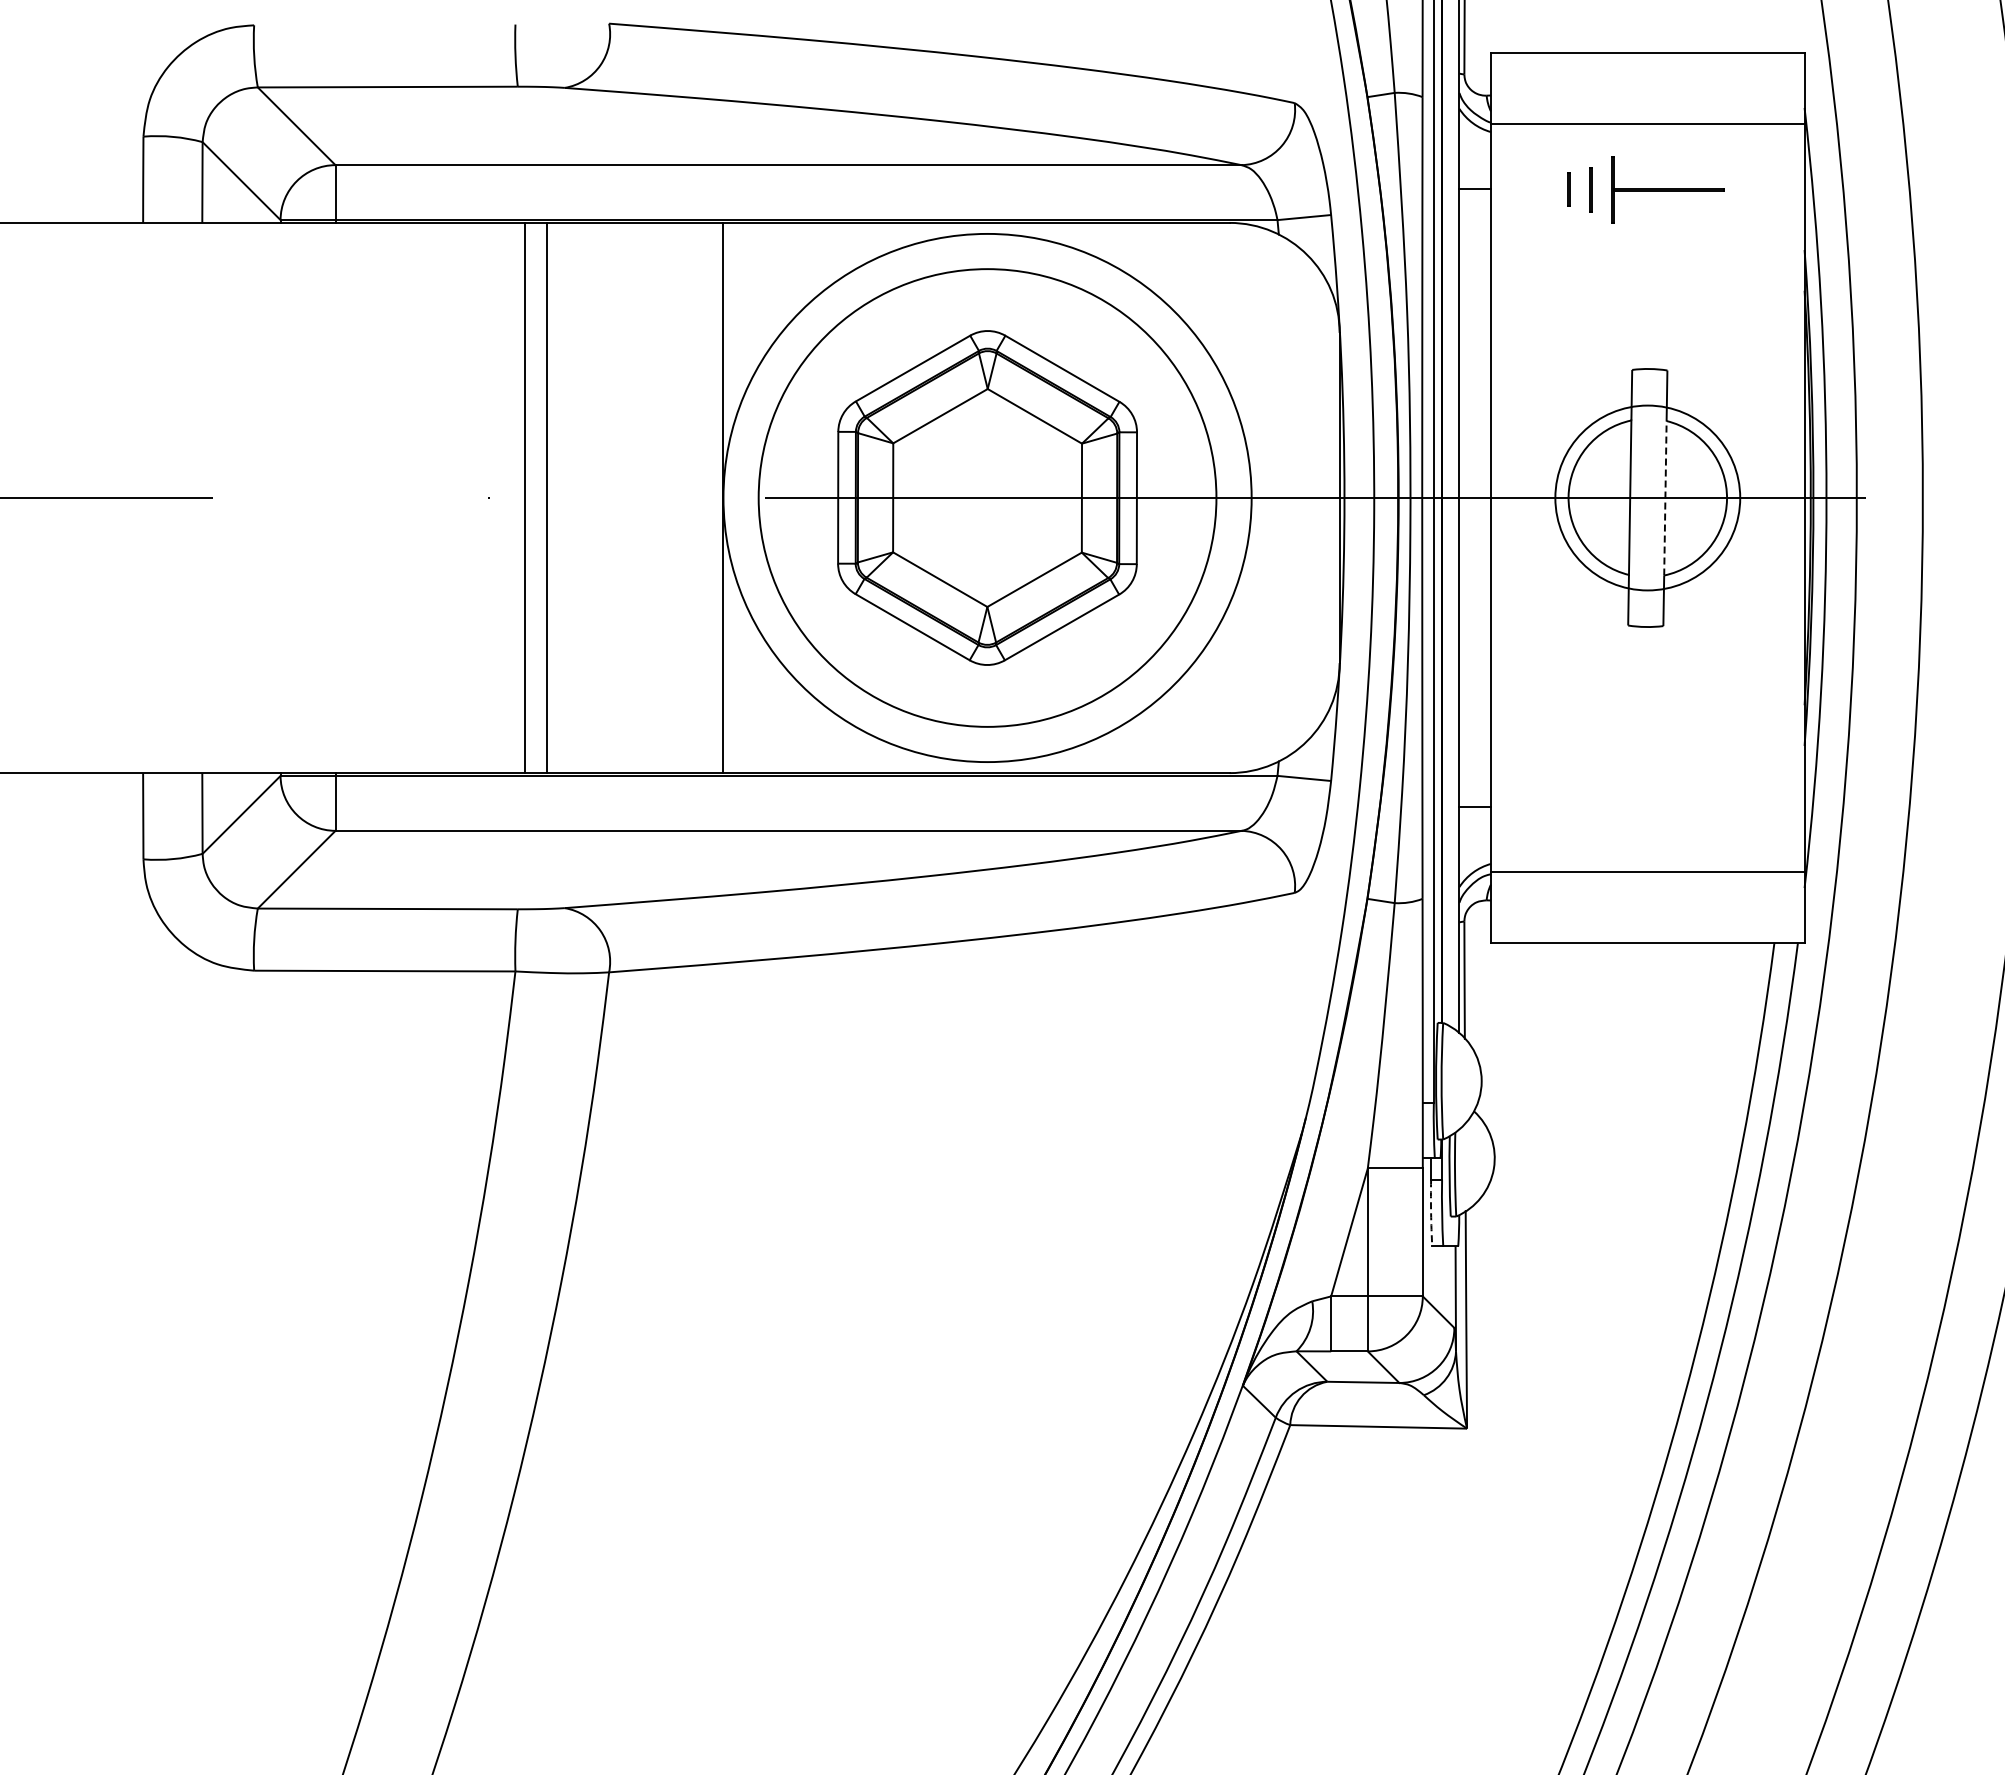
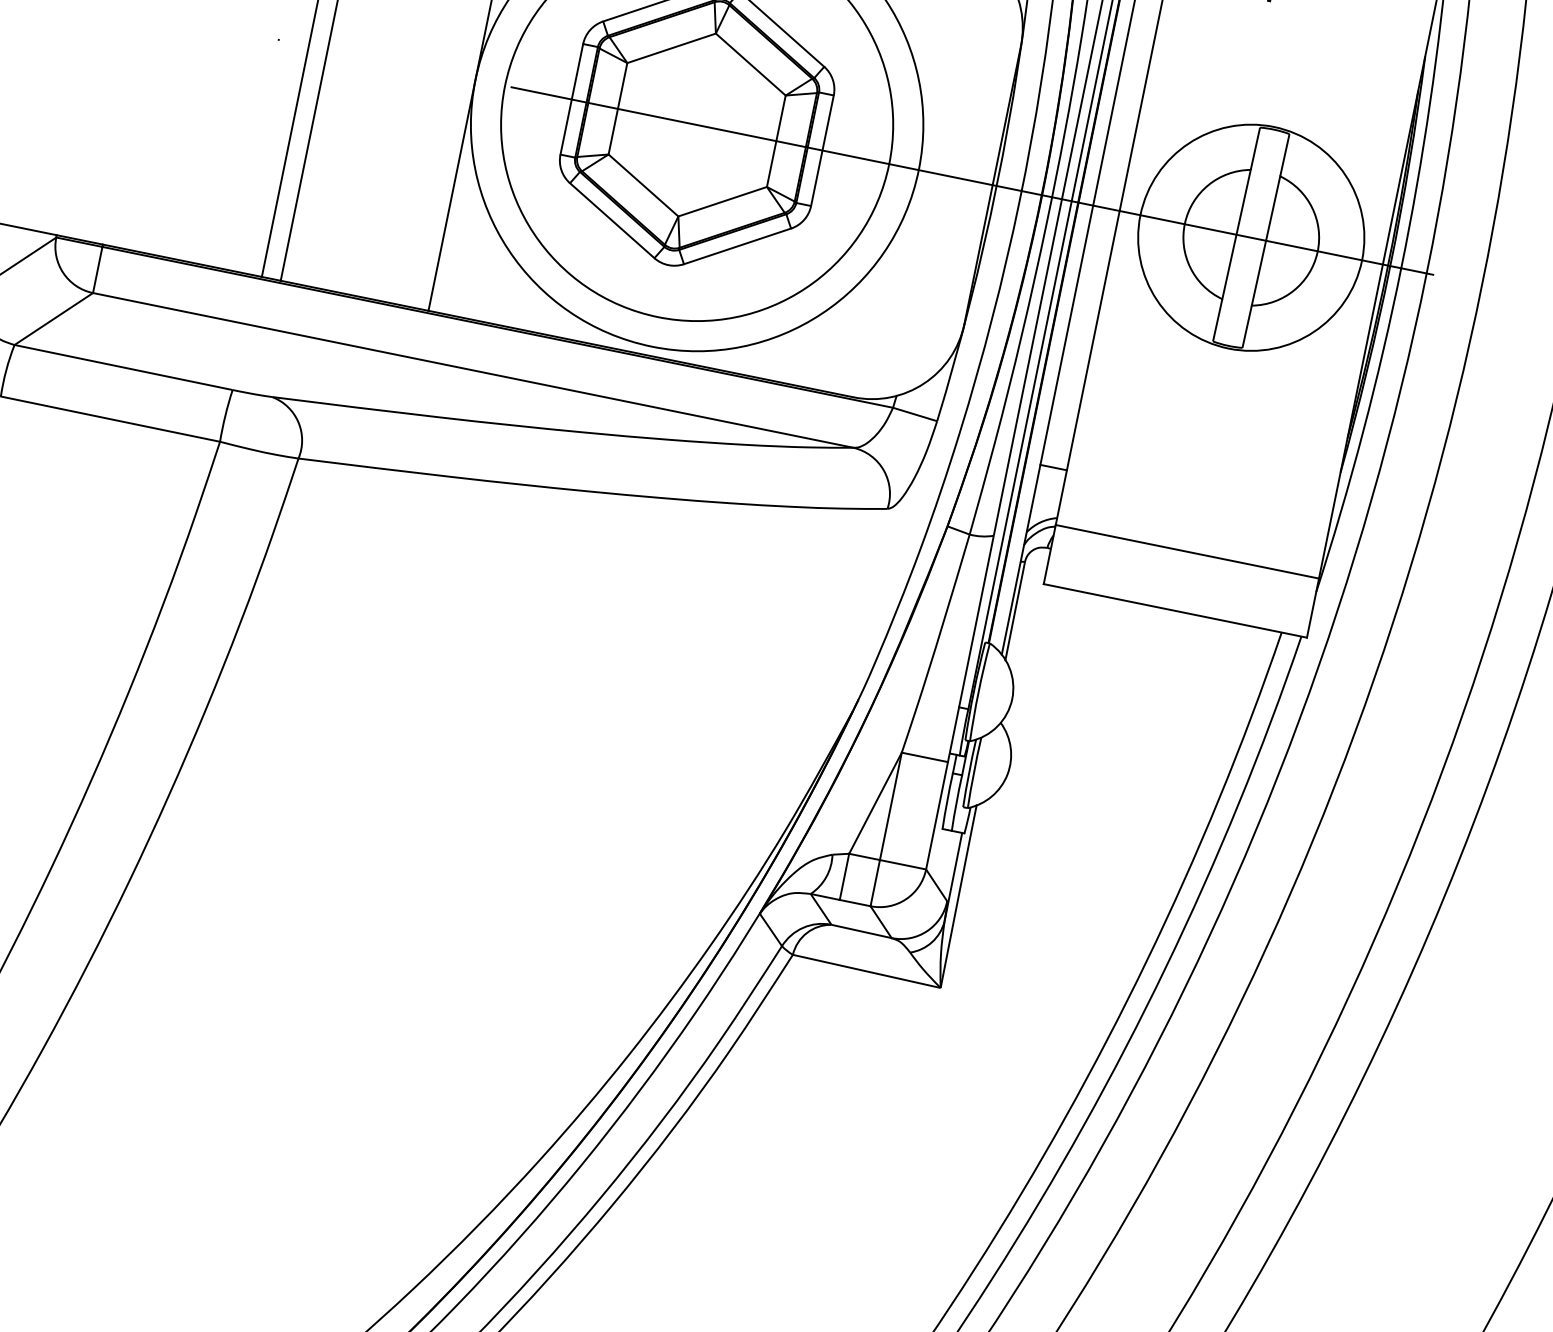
circle: (1647, 497) -> (1251, 237), size x1.43
line: (1665, 497) -> (1266, 240), dashed -> solid
arc: (1431, 1213) -> (947, 801), dashed -> solid

